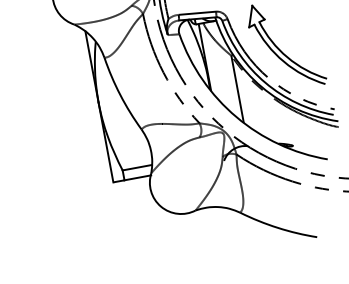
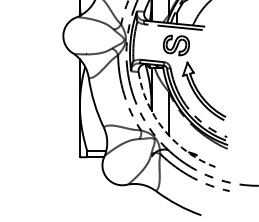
arc: (236, 116) -> (164, 130), solid -> dashed

